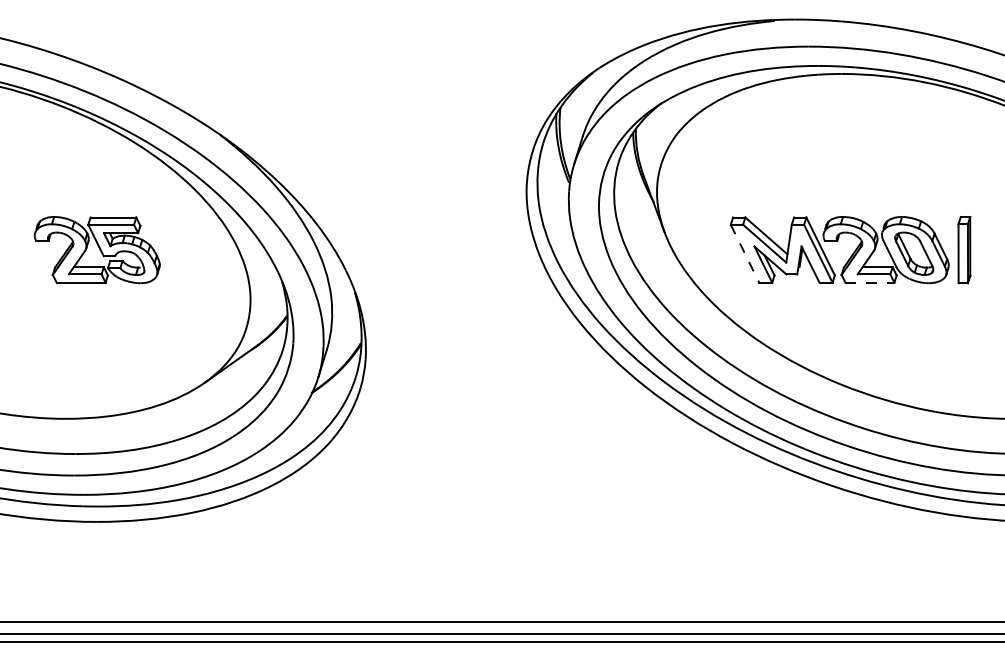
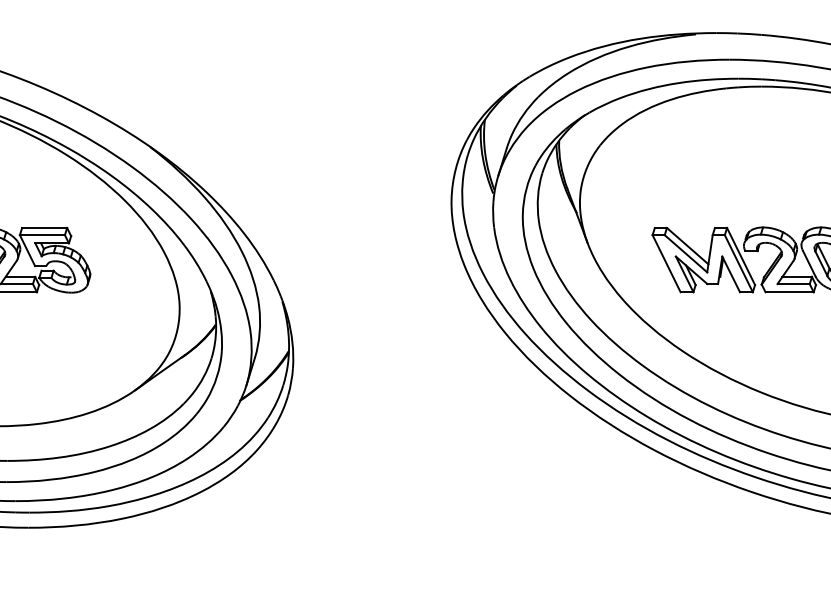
line: (745, 254) -> (667, 264), dashed -> solid
line: (870, 282) -> (790, 291), dashed -> solid

